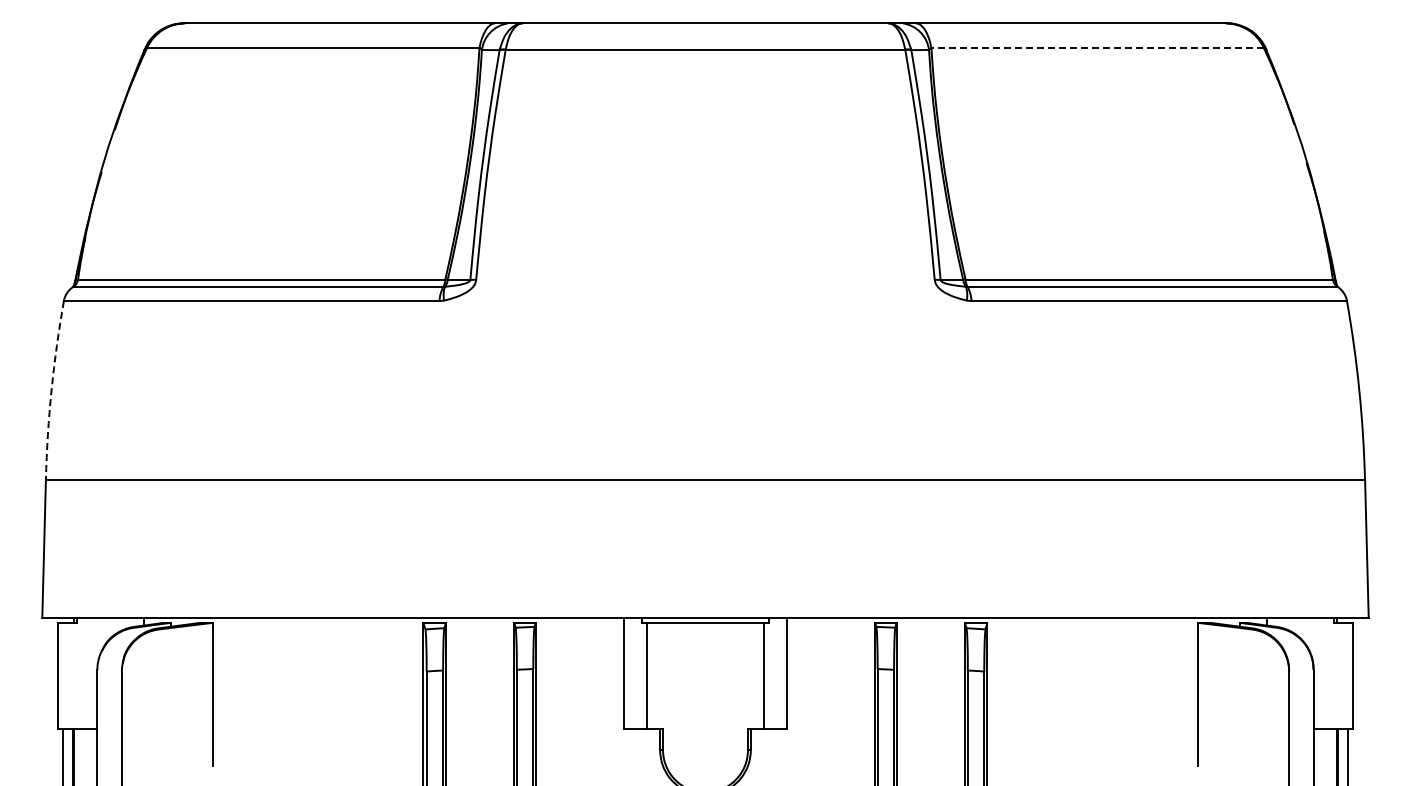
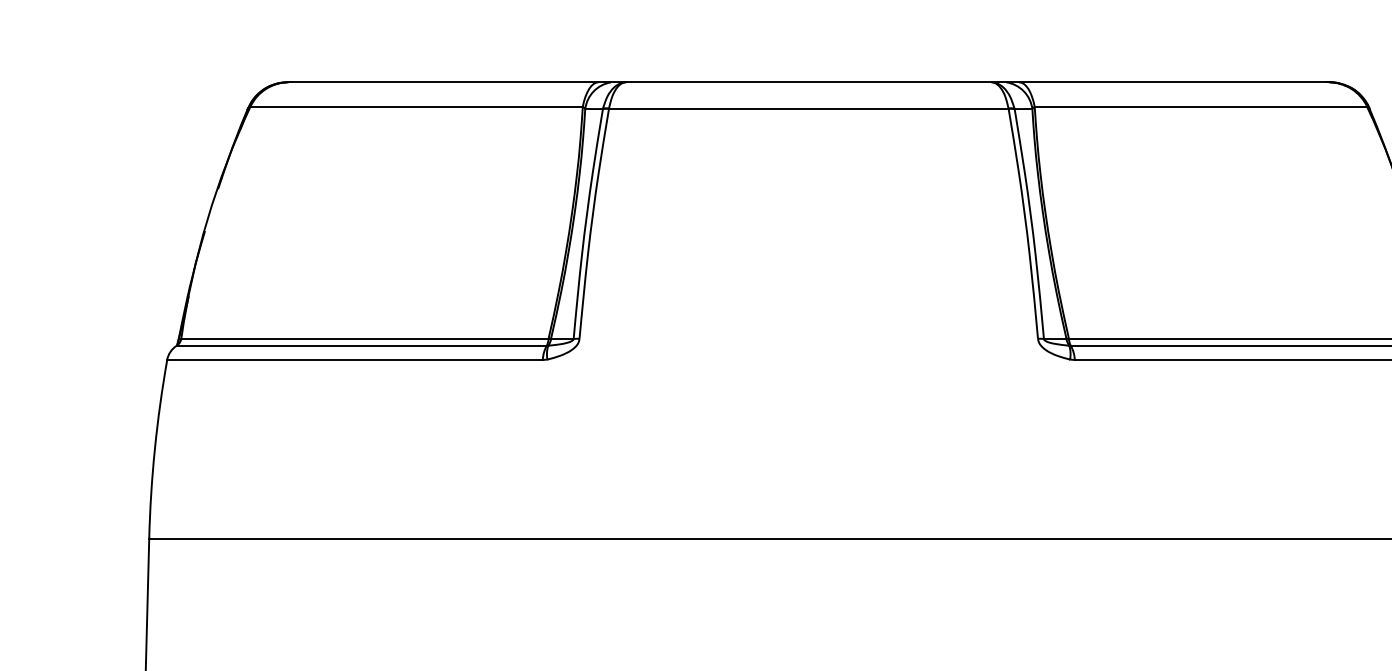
line: (1097, 47) -> (1200, 106), dashed -> solid
arc: (51, 390) -> (154, 449), dashed -> solid

